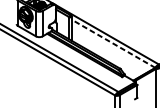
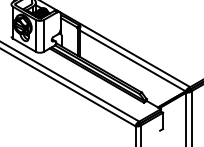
line: (113, 44) -> (133, 61), dashed -> solid

